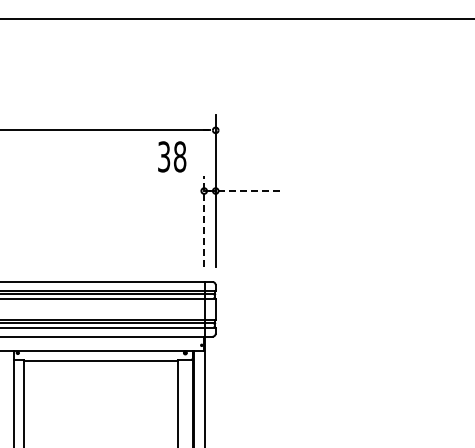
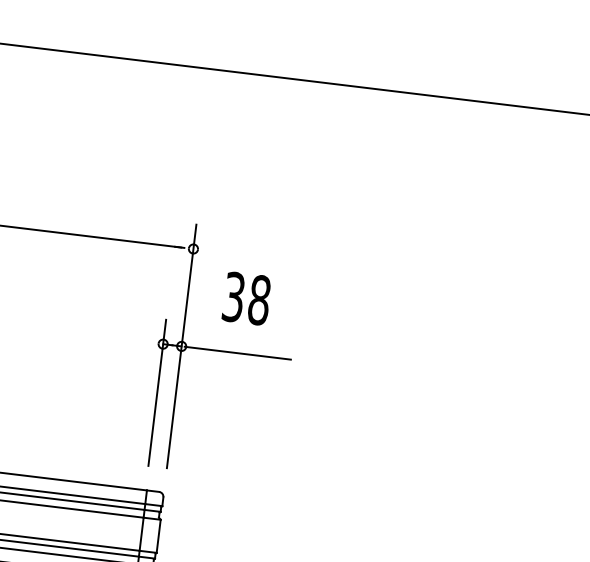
text: (172, 156) -> (247, 298), moved
line: (251, 191) -> (238, 354), dashed -> solid
line: (204, 221) -> (157, 393), dashed -> solid

